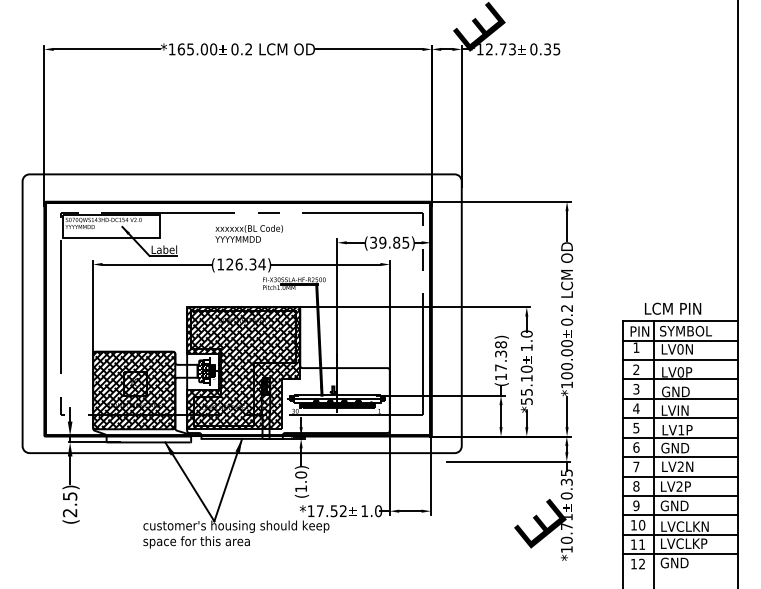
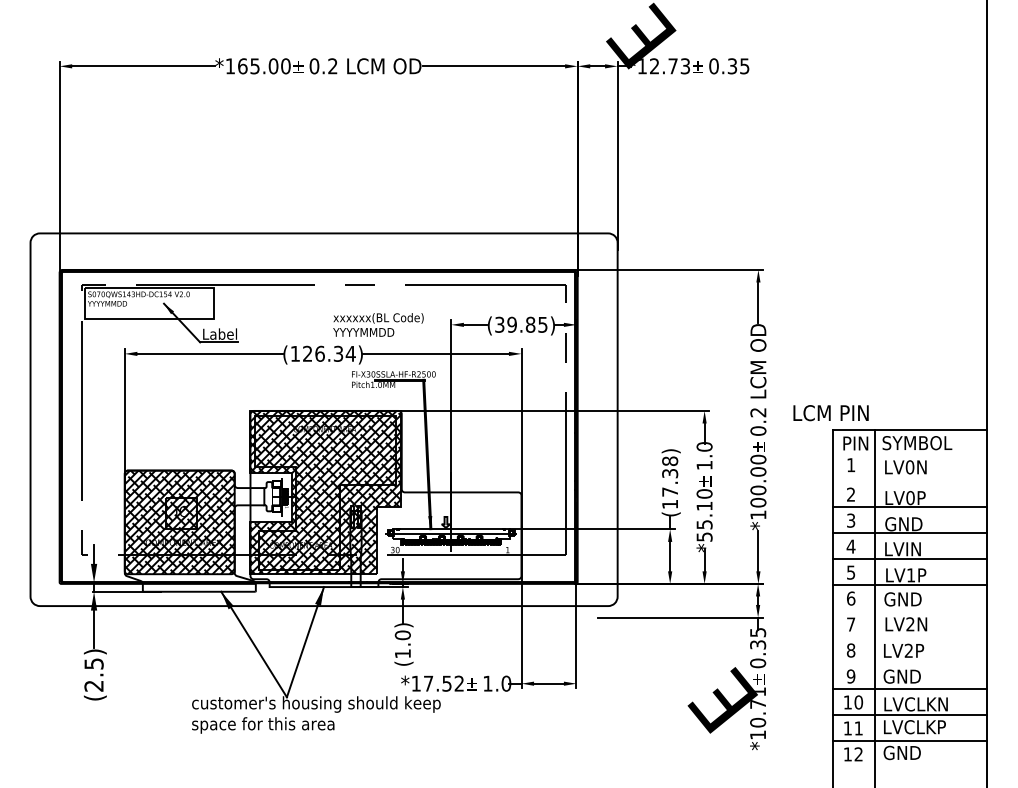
text: (249, 233) -> (378, 324), moved
text: (672, 309) -> (830, 413), moved
line: (680, 340) -> (909, 455), removed
line: (680, 359) -> (909, 481), removed
hatch: (202, 371) -> (271, 496), removed
line: (680, 457) -> (909, 611), removed
line: (680, 476) -> (909, 637), removed
line: (680, 496) -> (909, 663), removed

